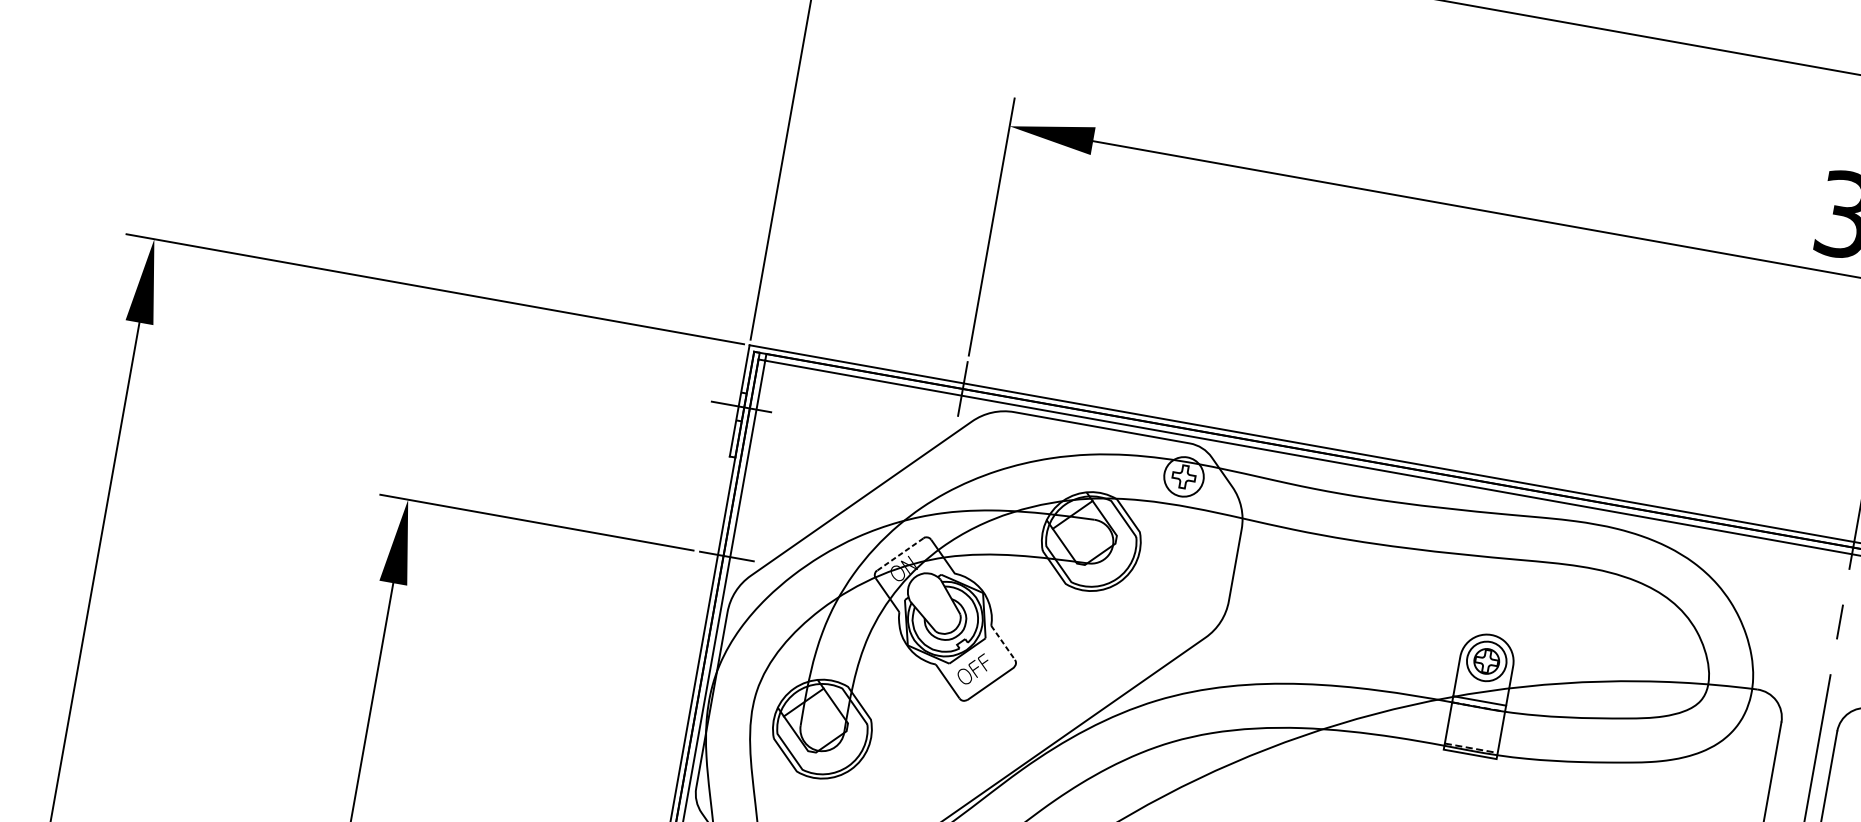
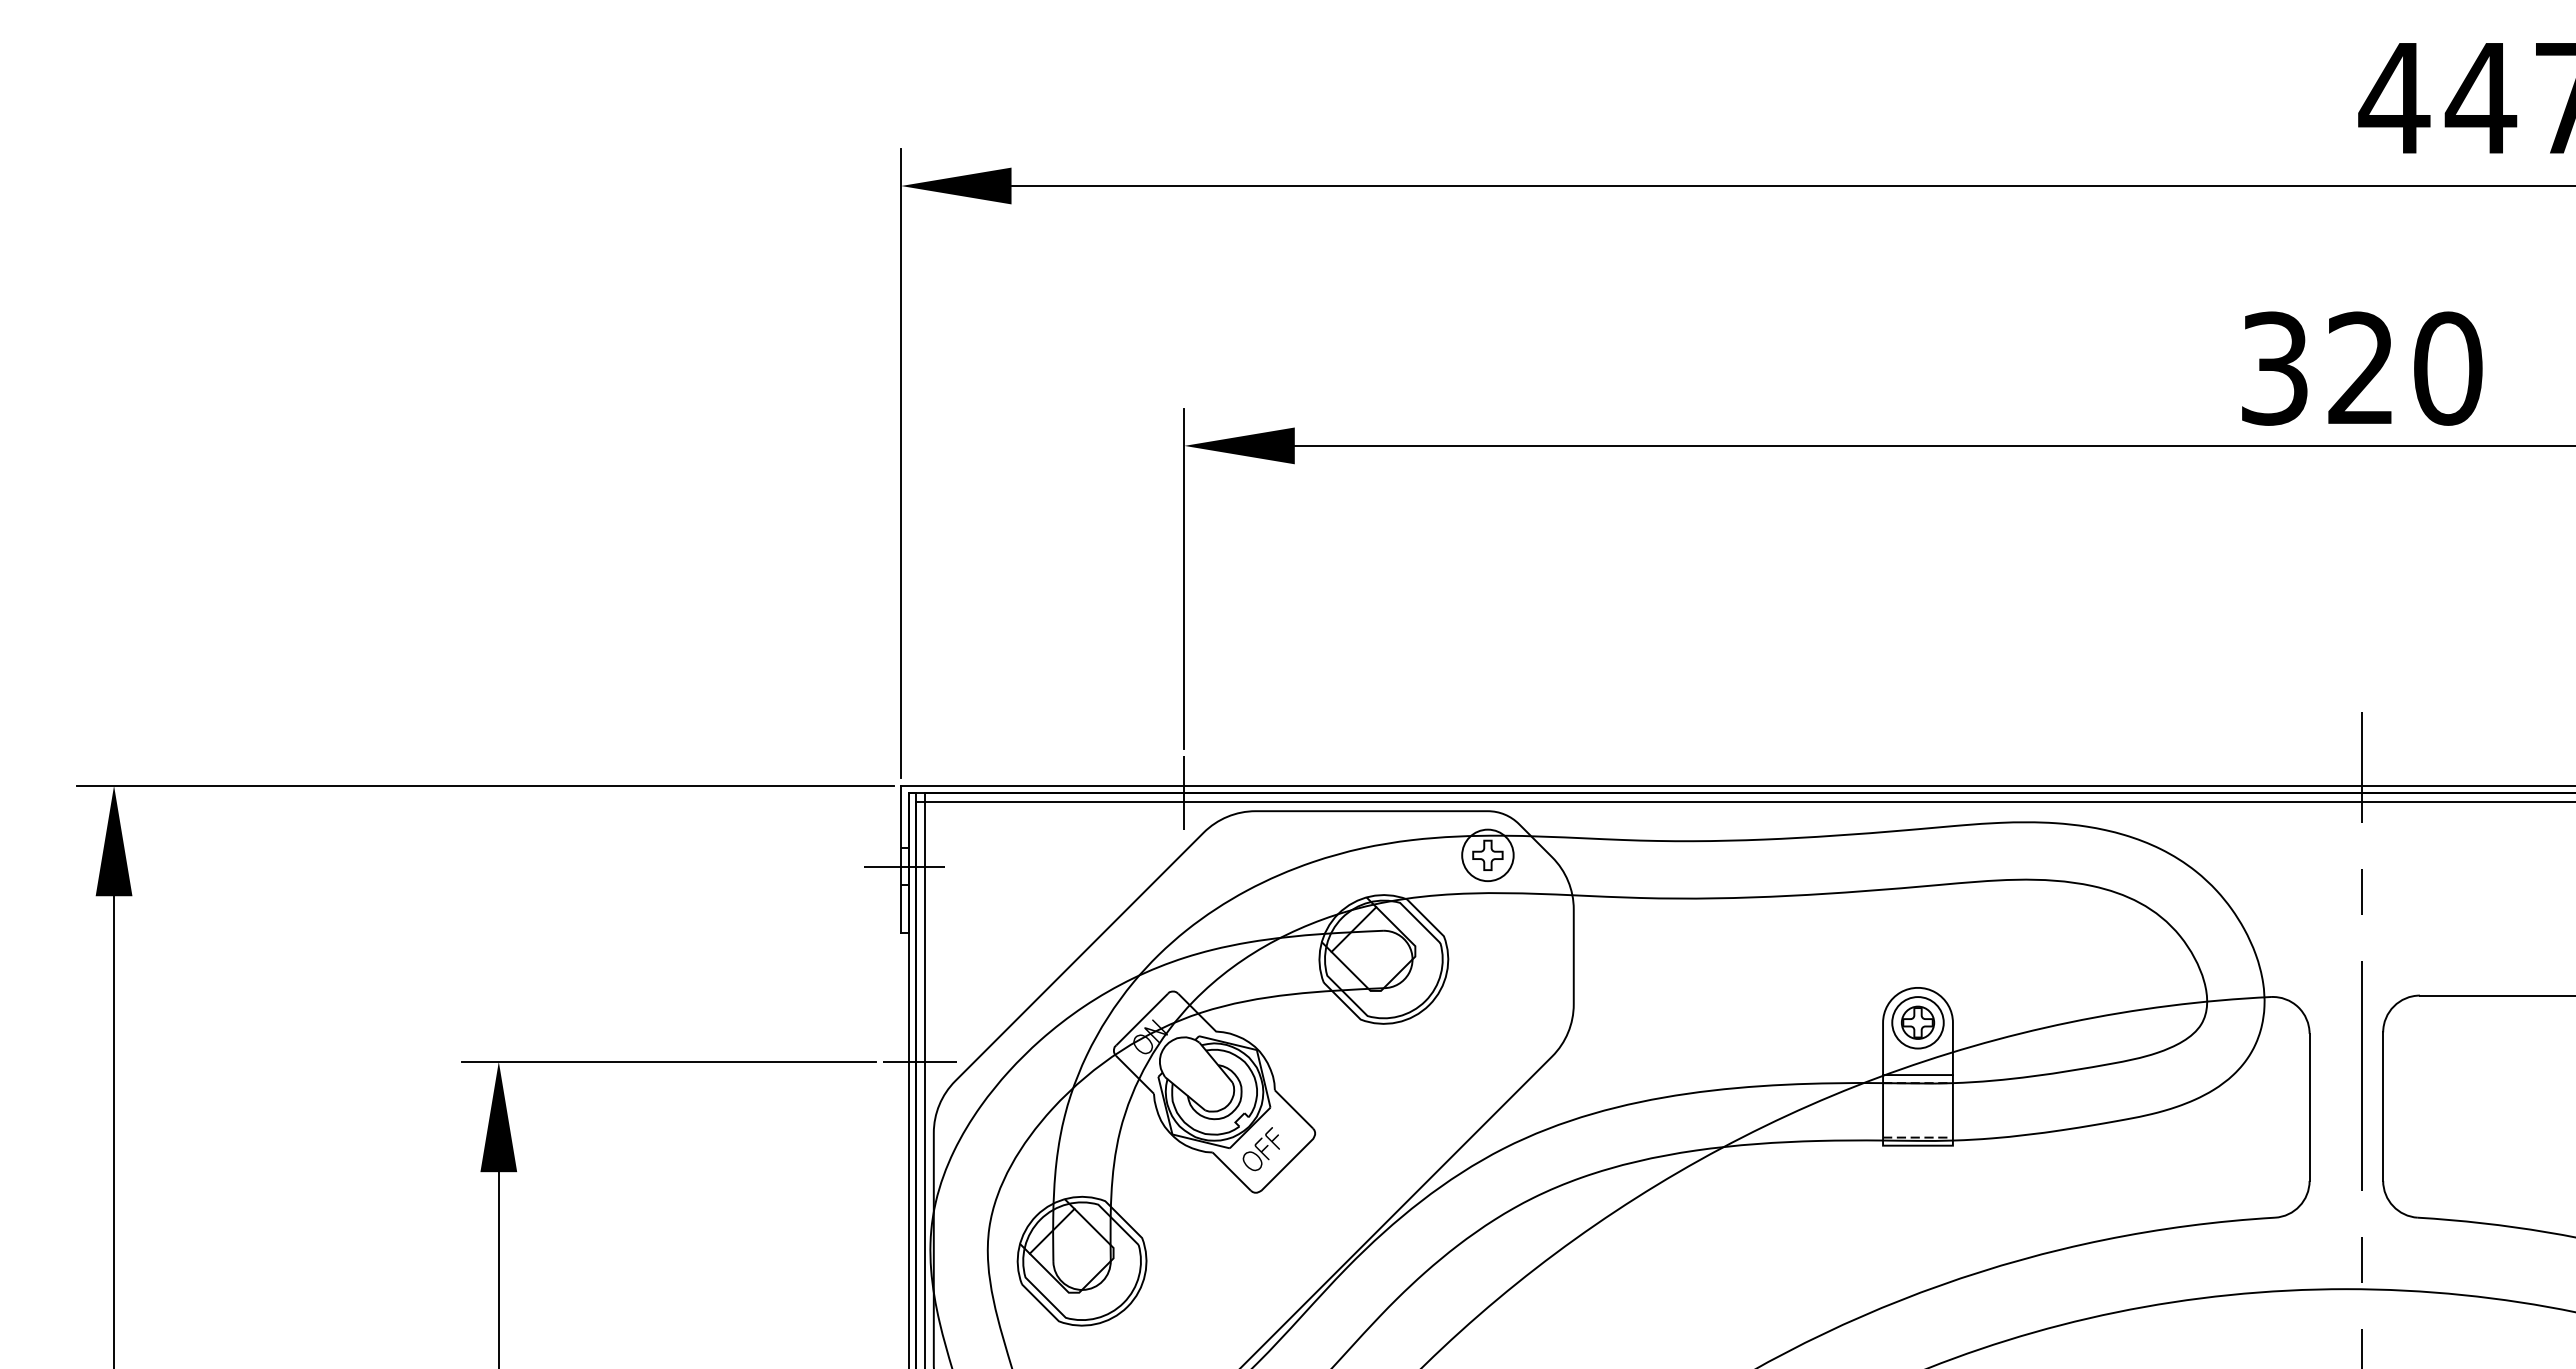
line: (900, 554) -> (1142, 1019), dashed -> solid
line: (1002, 642) -> (1293, 1109), dashed -> solid

